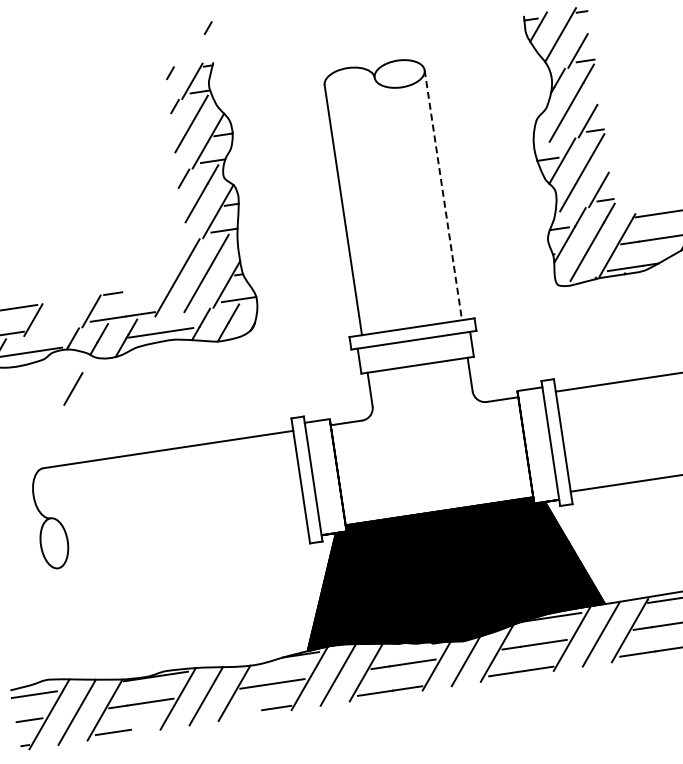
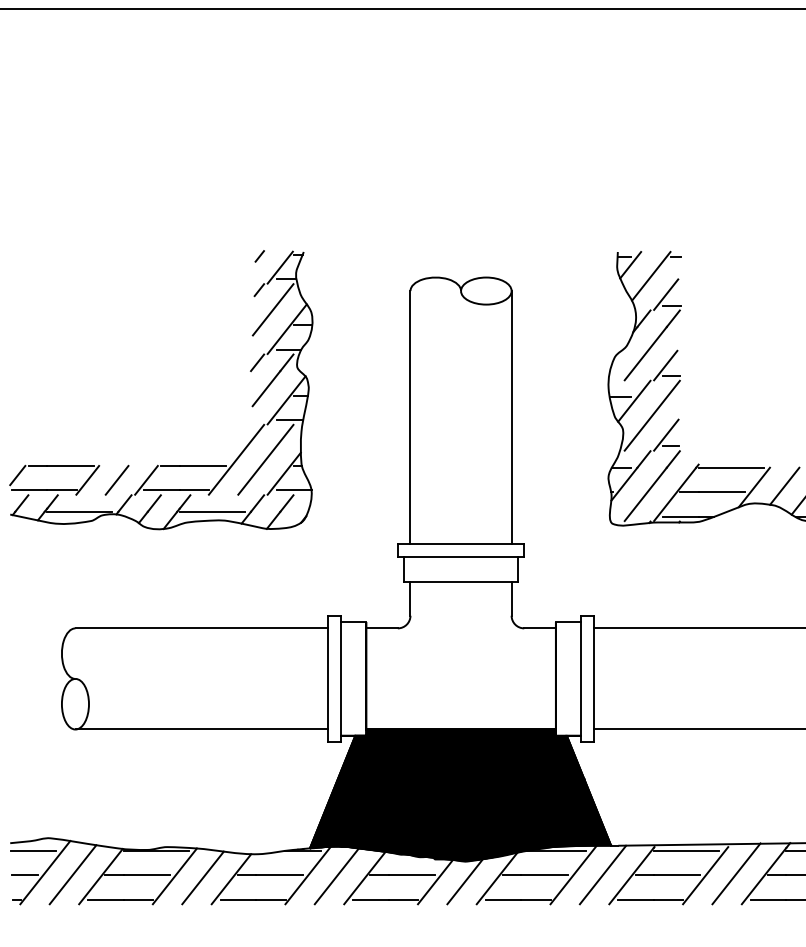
line: (207, 28) -> (303, 217), removed
line: (443, 195) -> (511, 417), dashed -> solid
line: (144, 288) -> (202, 465), added
line: (72, 388) -> (116, 479), moved
line: (182, 549) -> (201, 729), added
line: (244, 712) -> (238, 899), added
line: (145, 727) -> (138, 899), added

